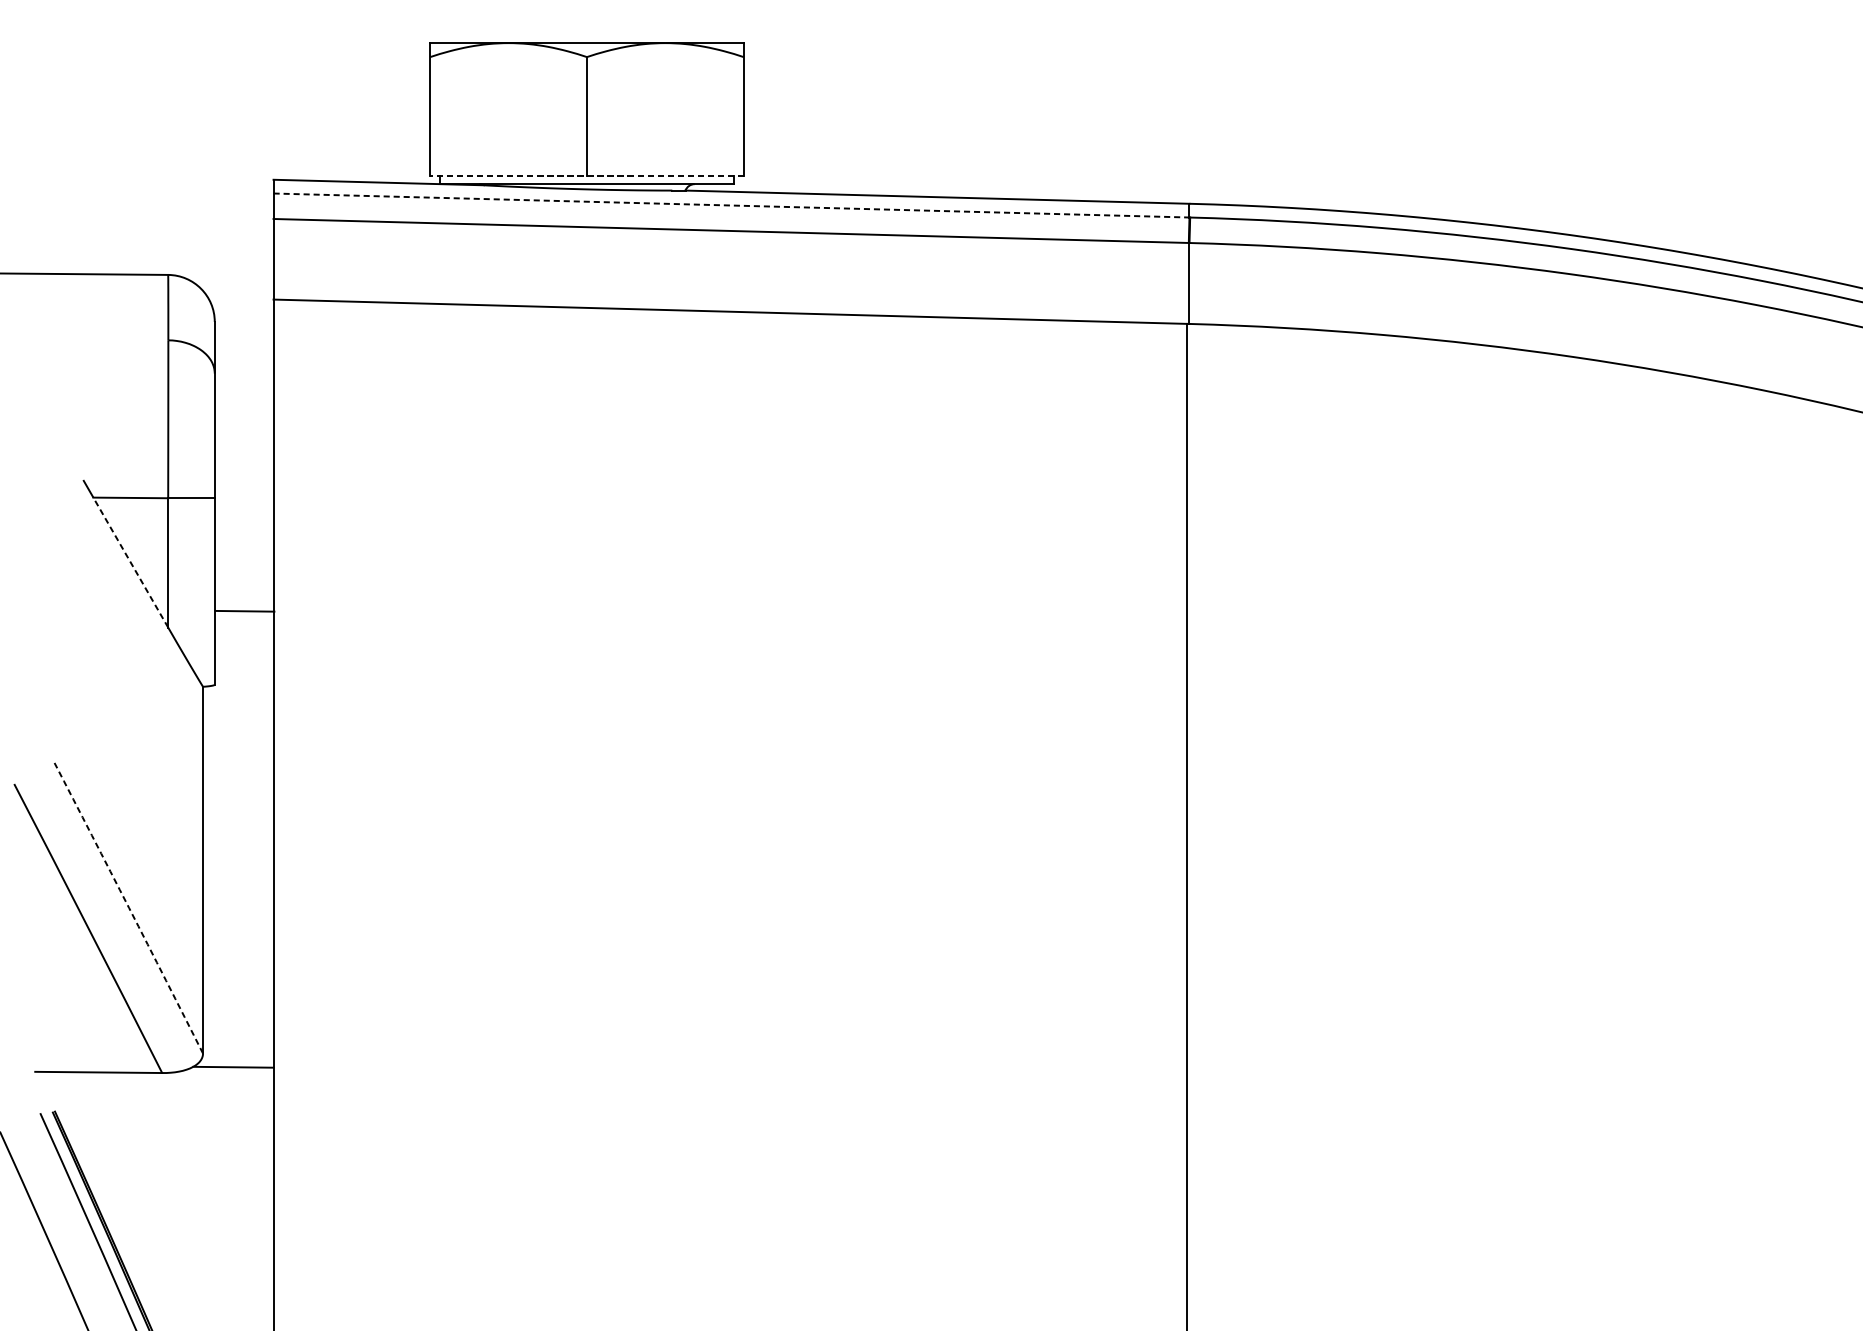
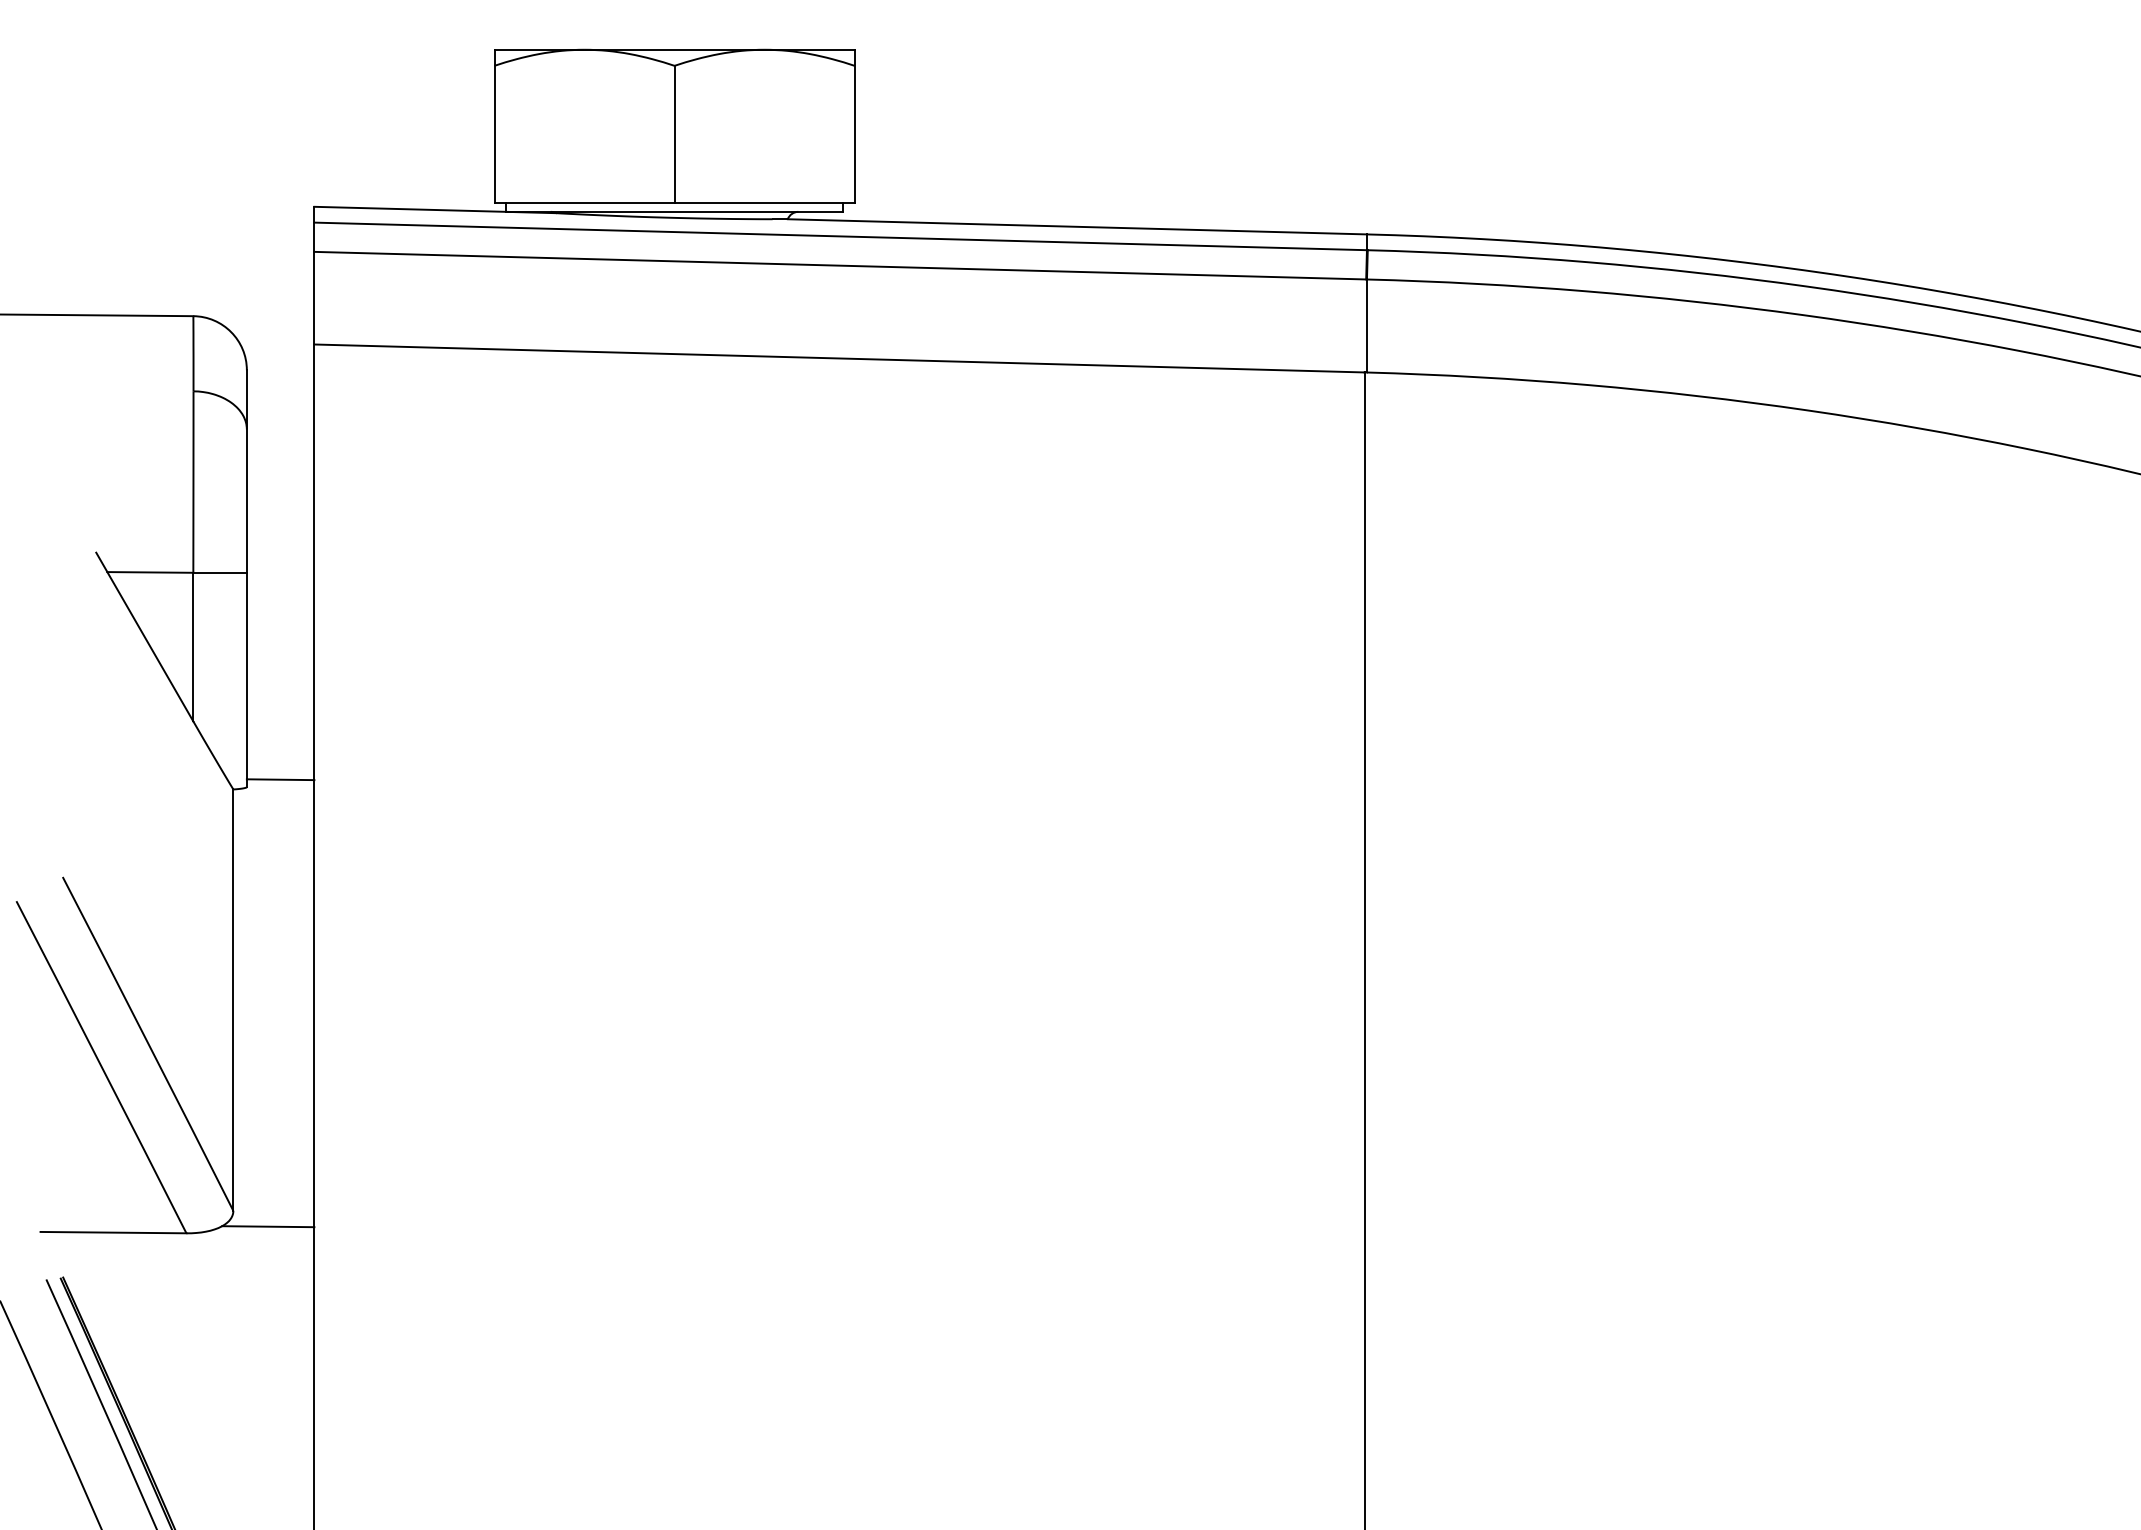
line: (586, 176) -> (674, 202), dashed -> solid
line: (732, 205) -> (841, 236), dashed -> solid
line: (130, 562) -> (150, 646), dashed -> solid
line: (244, 611) -> (280, 779), moved
arc: (129, 907) -> (148, 1043), dashed -> solid

